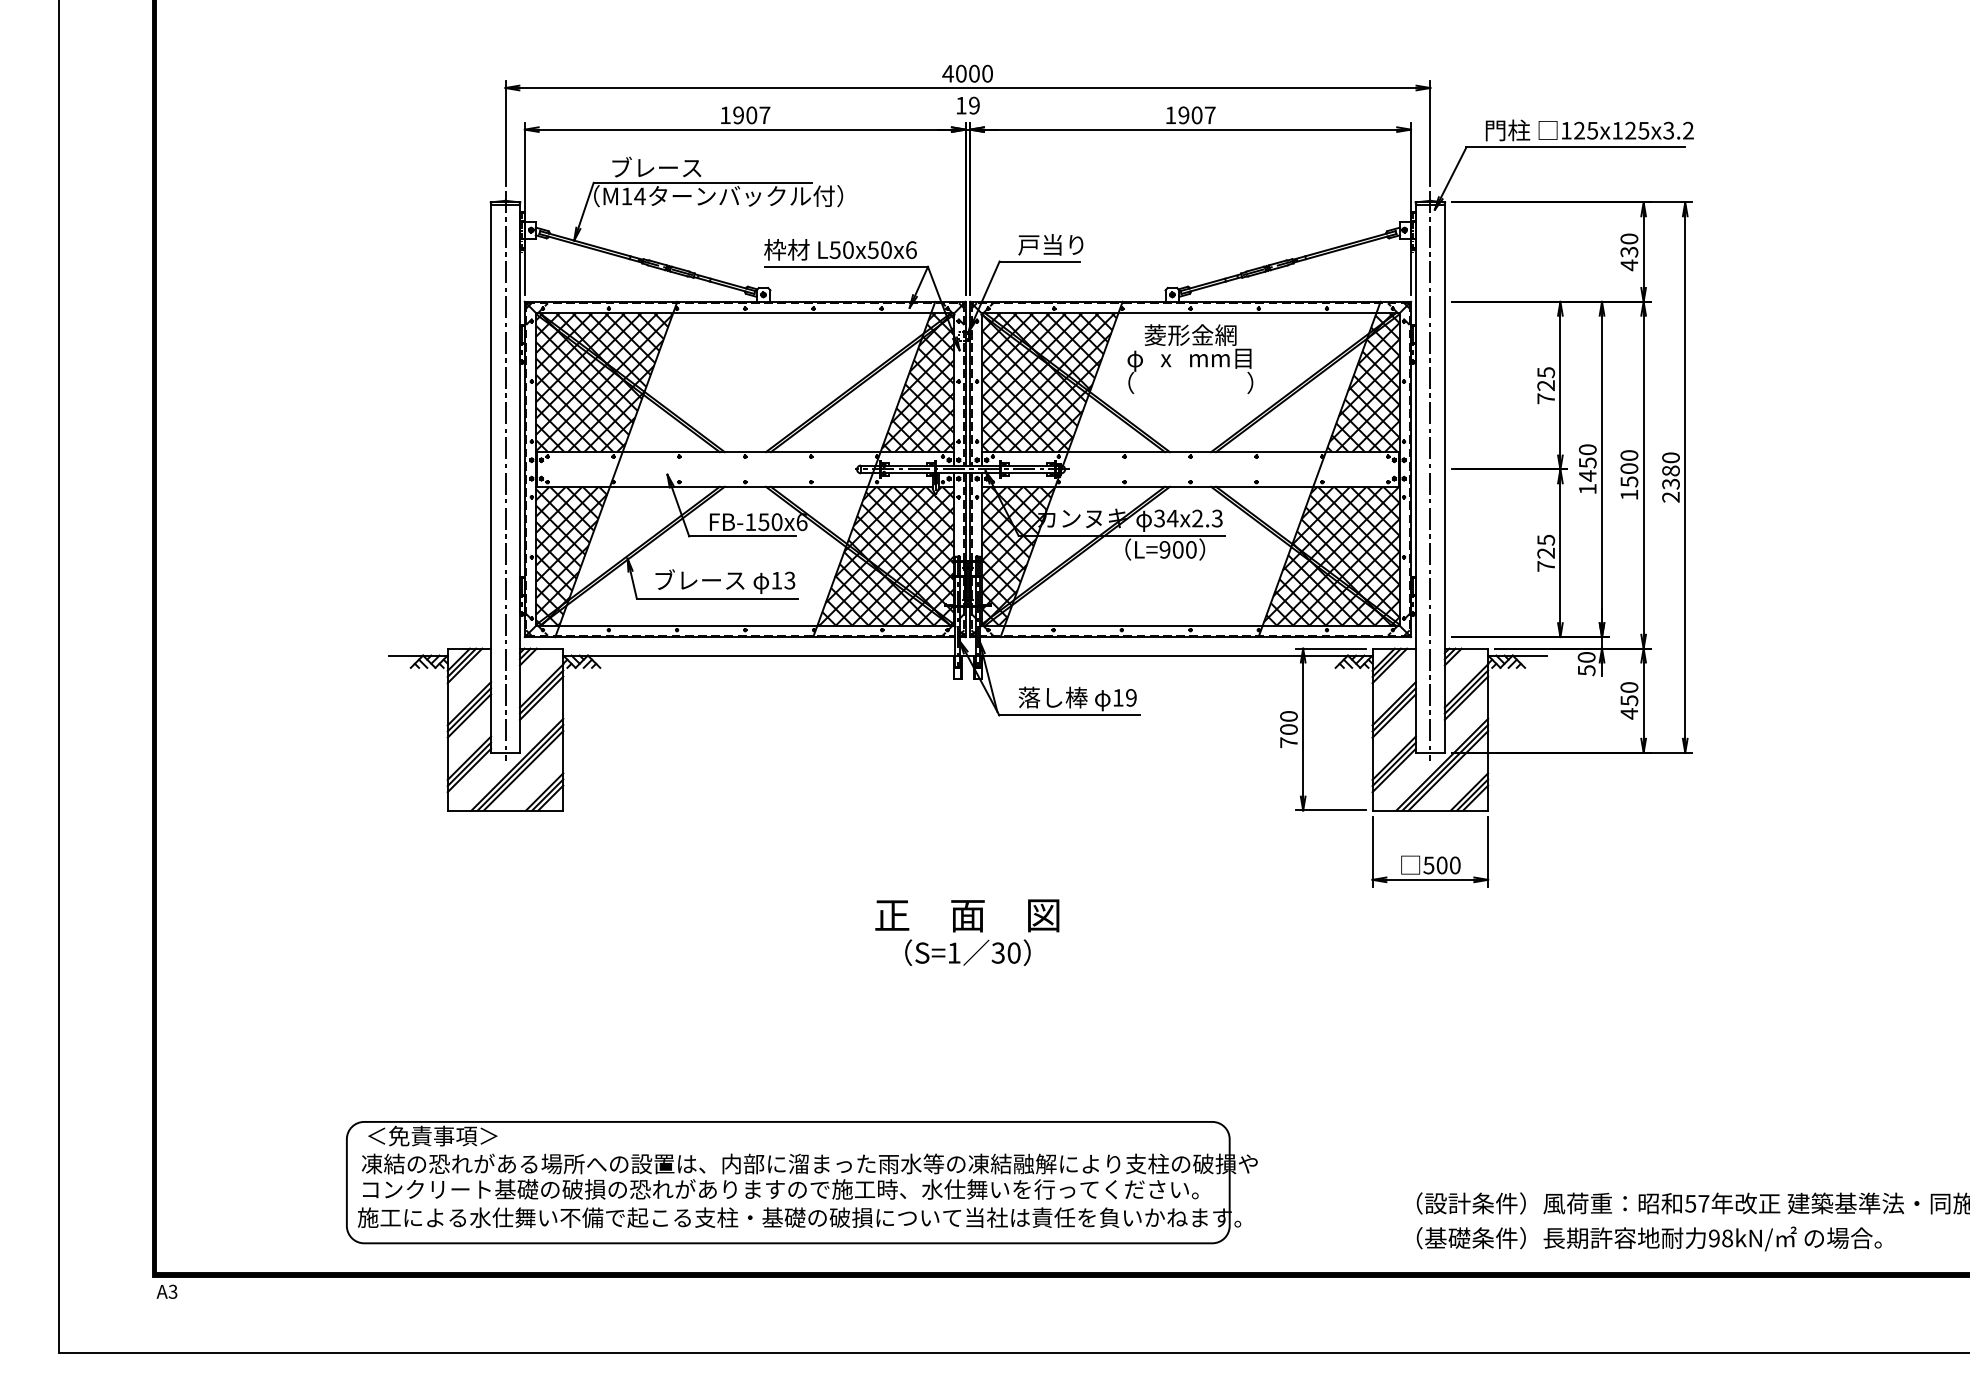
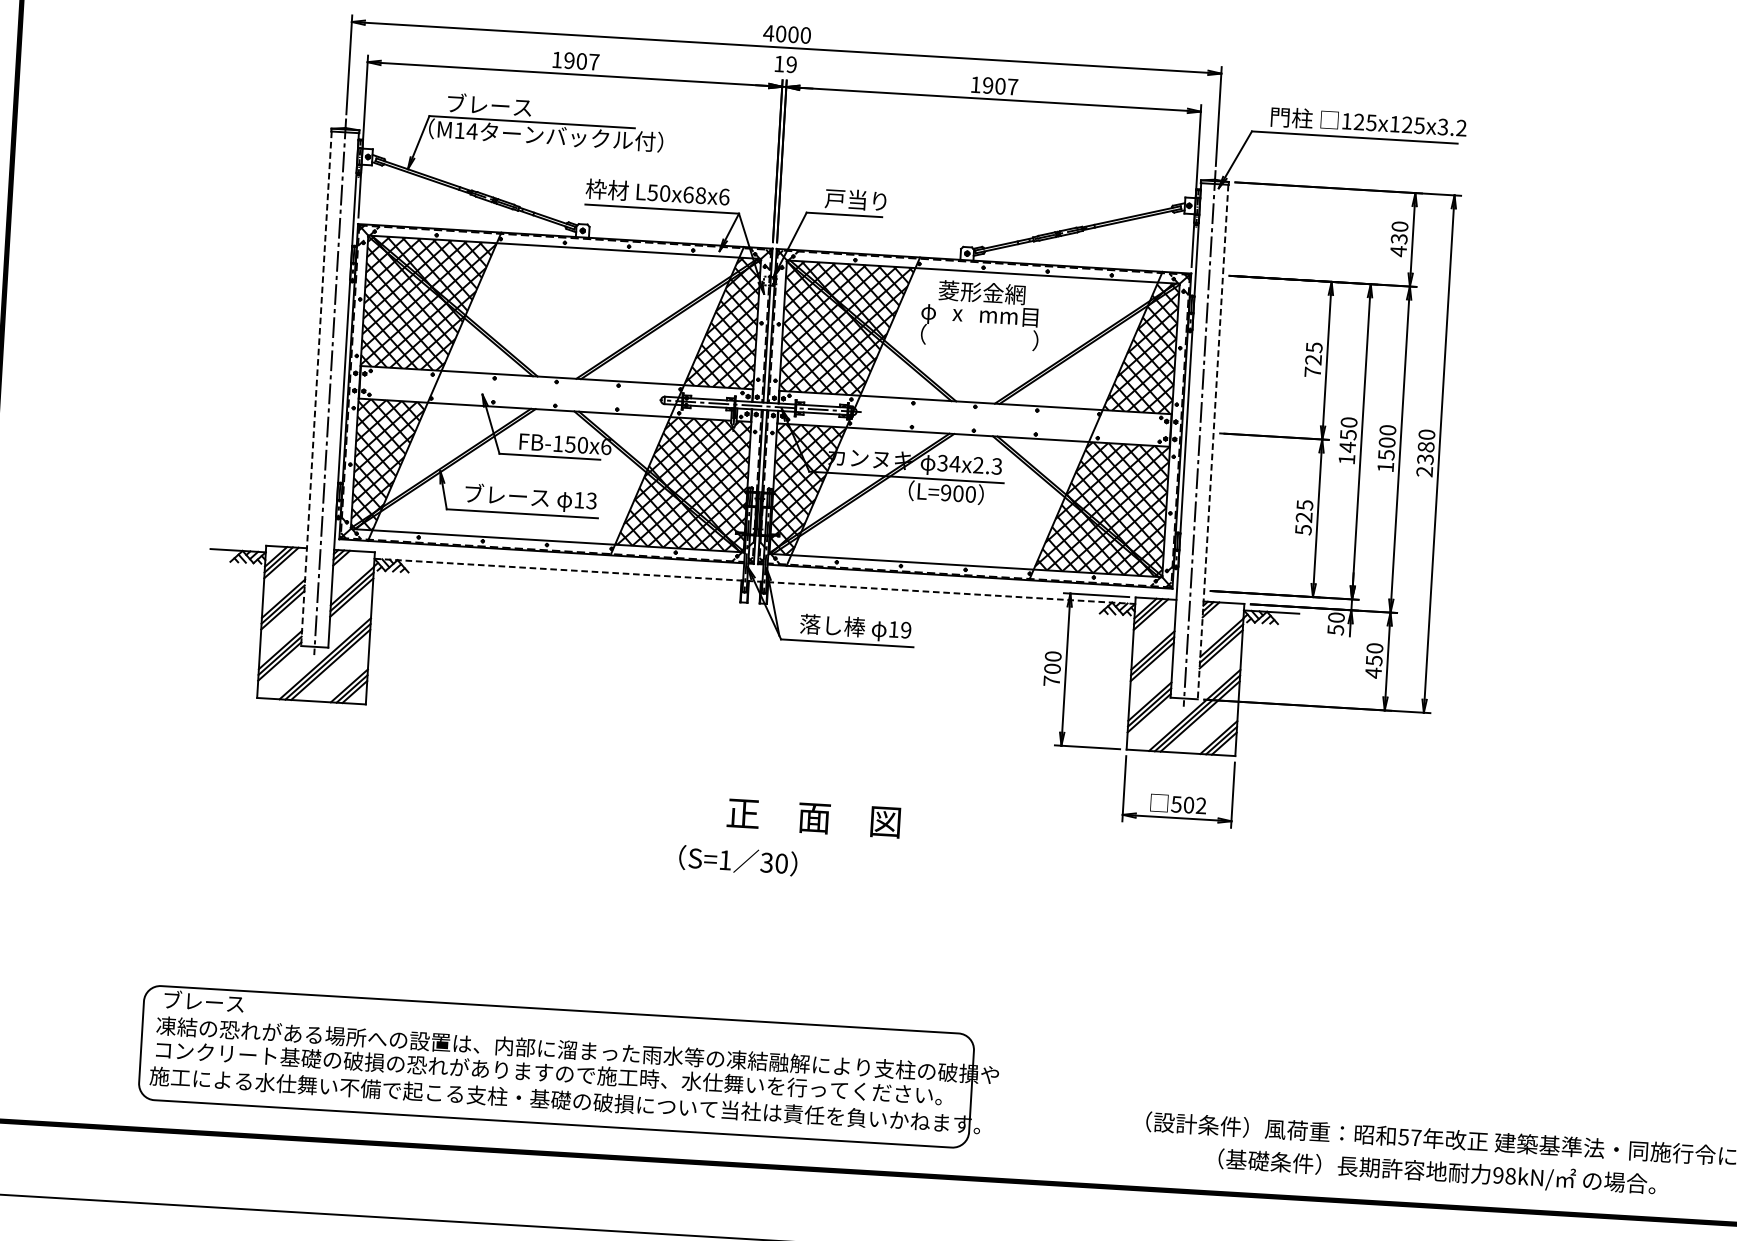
text: (879, 250) -> (694, 195), L50x50x6 -> L50x68x6
line: (491, 479) -> (316, 389), solid -> dashed
line: (1444, 479) -> (1212, 442), solid -> dashed
text: (1546, 566) -> (1303, 529), 725 -> 525
line: (967, 655) -> (754, 581), solid -> dashed
text: (1454, 865) -> (1200, 805), 500 -> 502
text: (967, 915) -> (814, 817), moved
text: (432, 1135) -> (224, 1002), ＜免責事項＞ -> ブレース
text: (1648, 1238) -> (1436, 1171), moved

